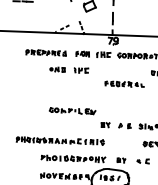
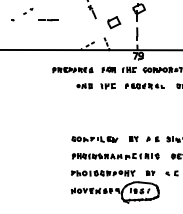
part: (124, 84) -> (144, 86), moved
part: (72, 111) -> (94, 139), moved
part: (60, 141) -> (115, 156), moved

